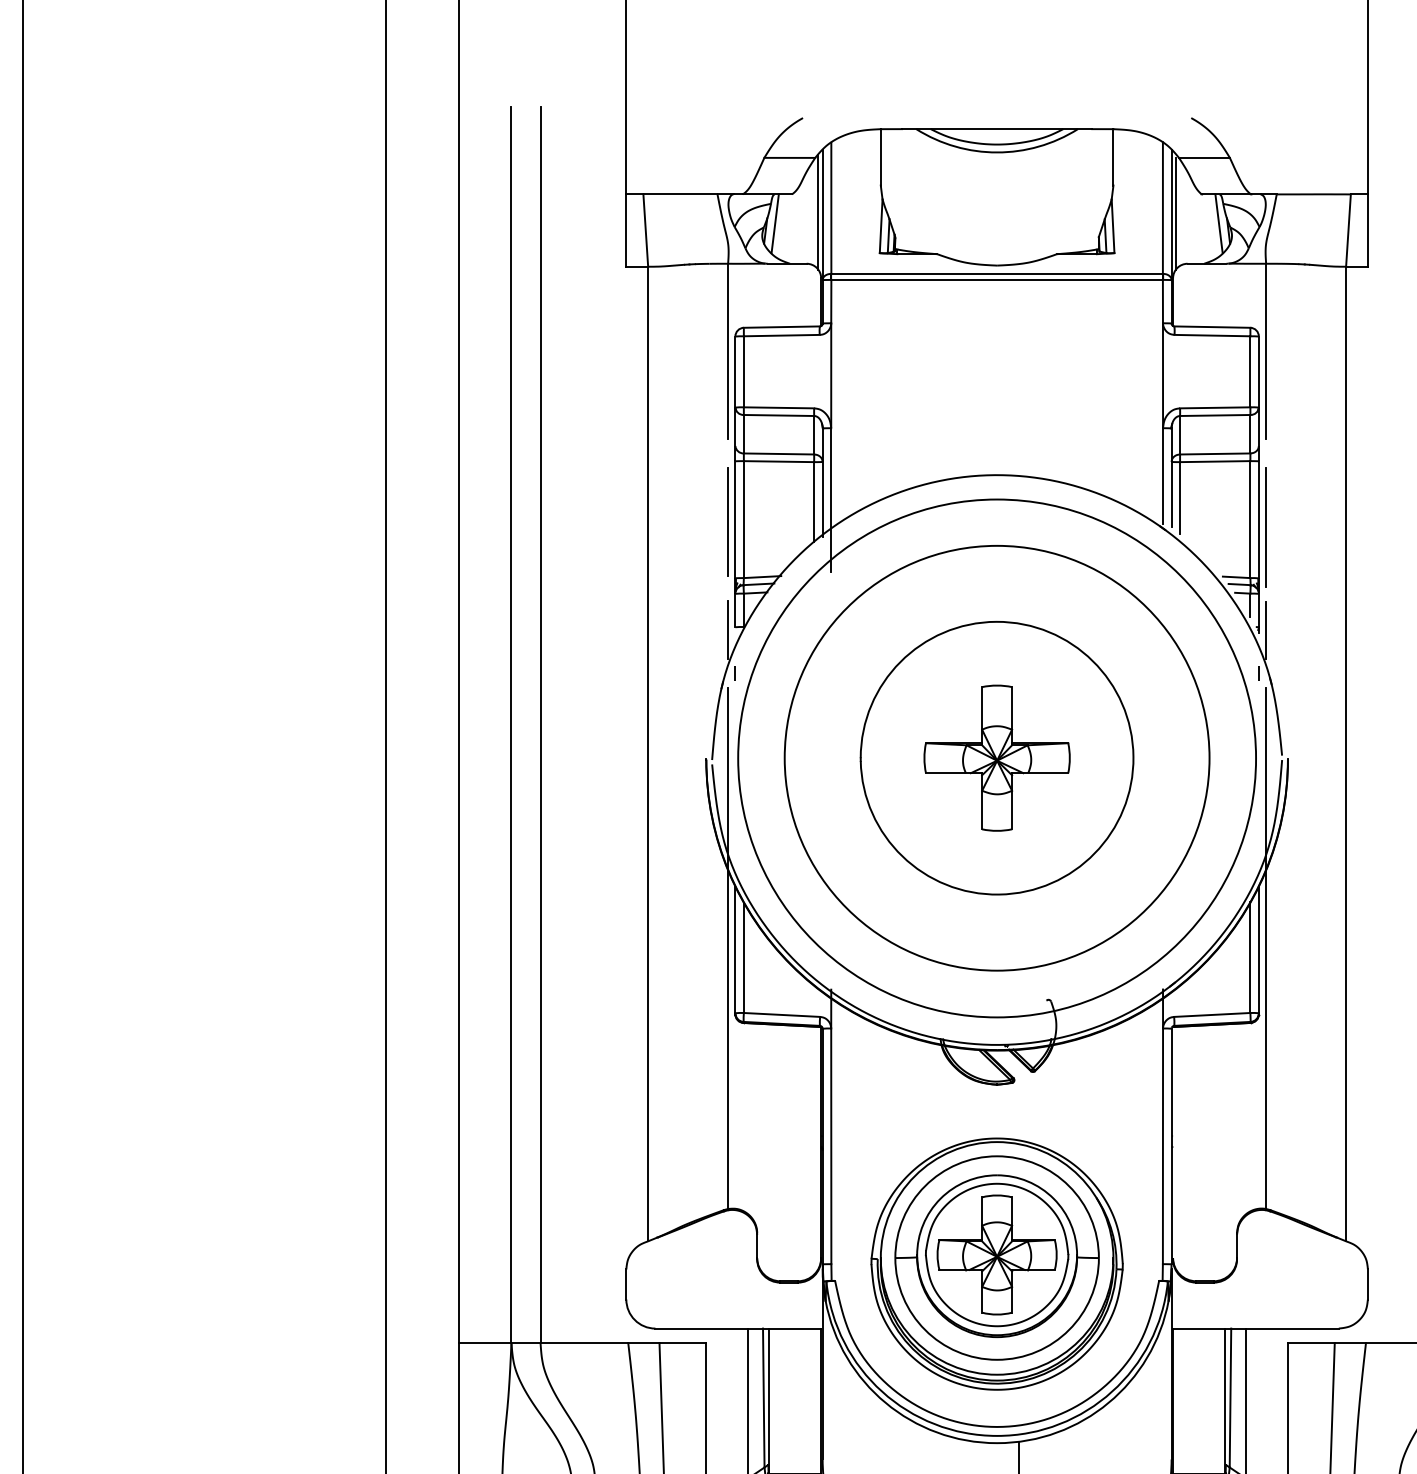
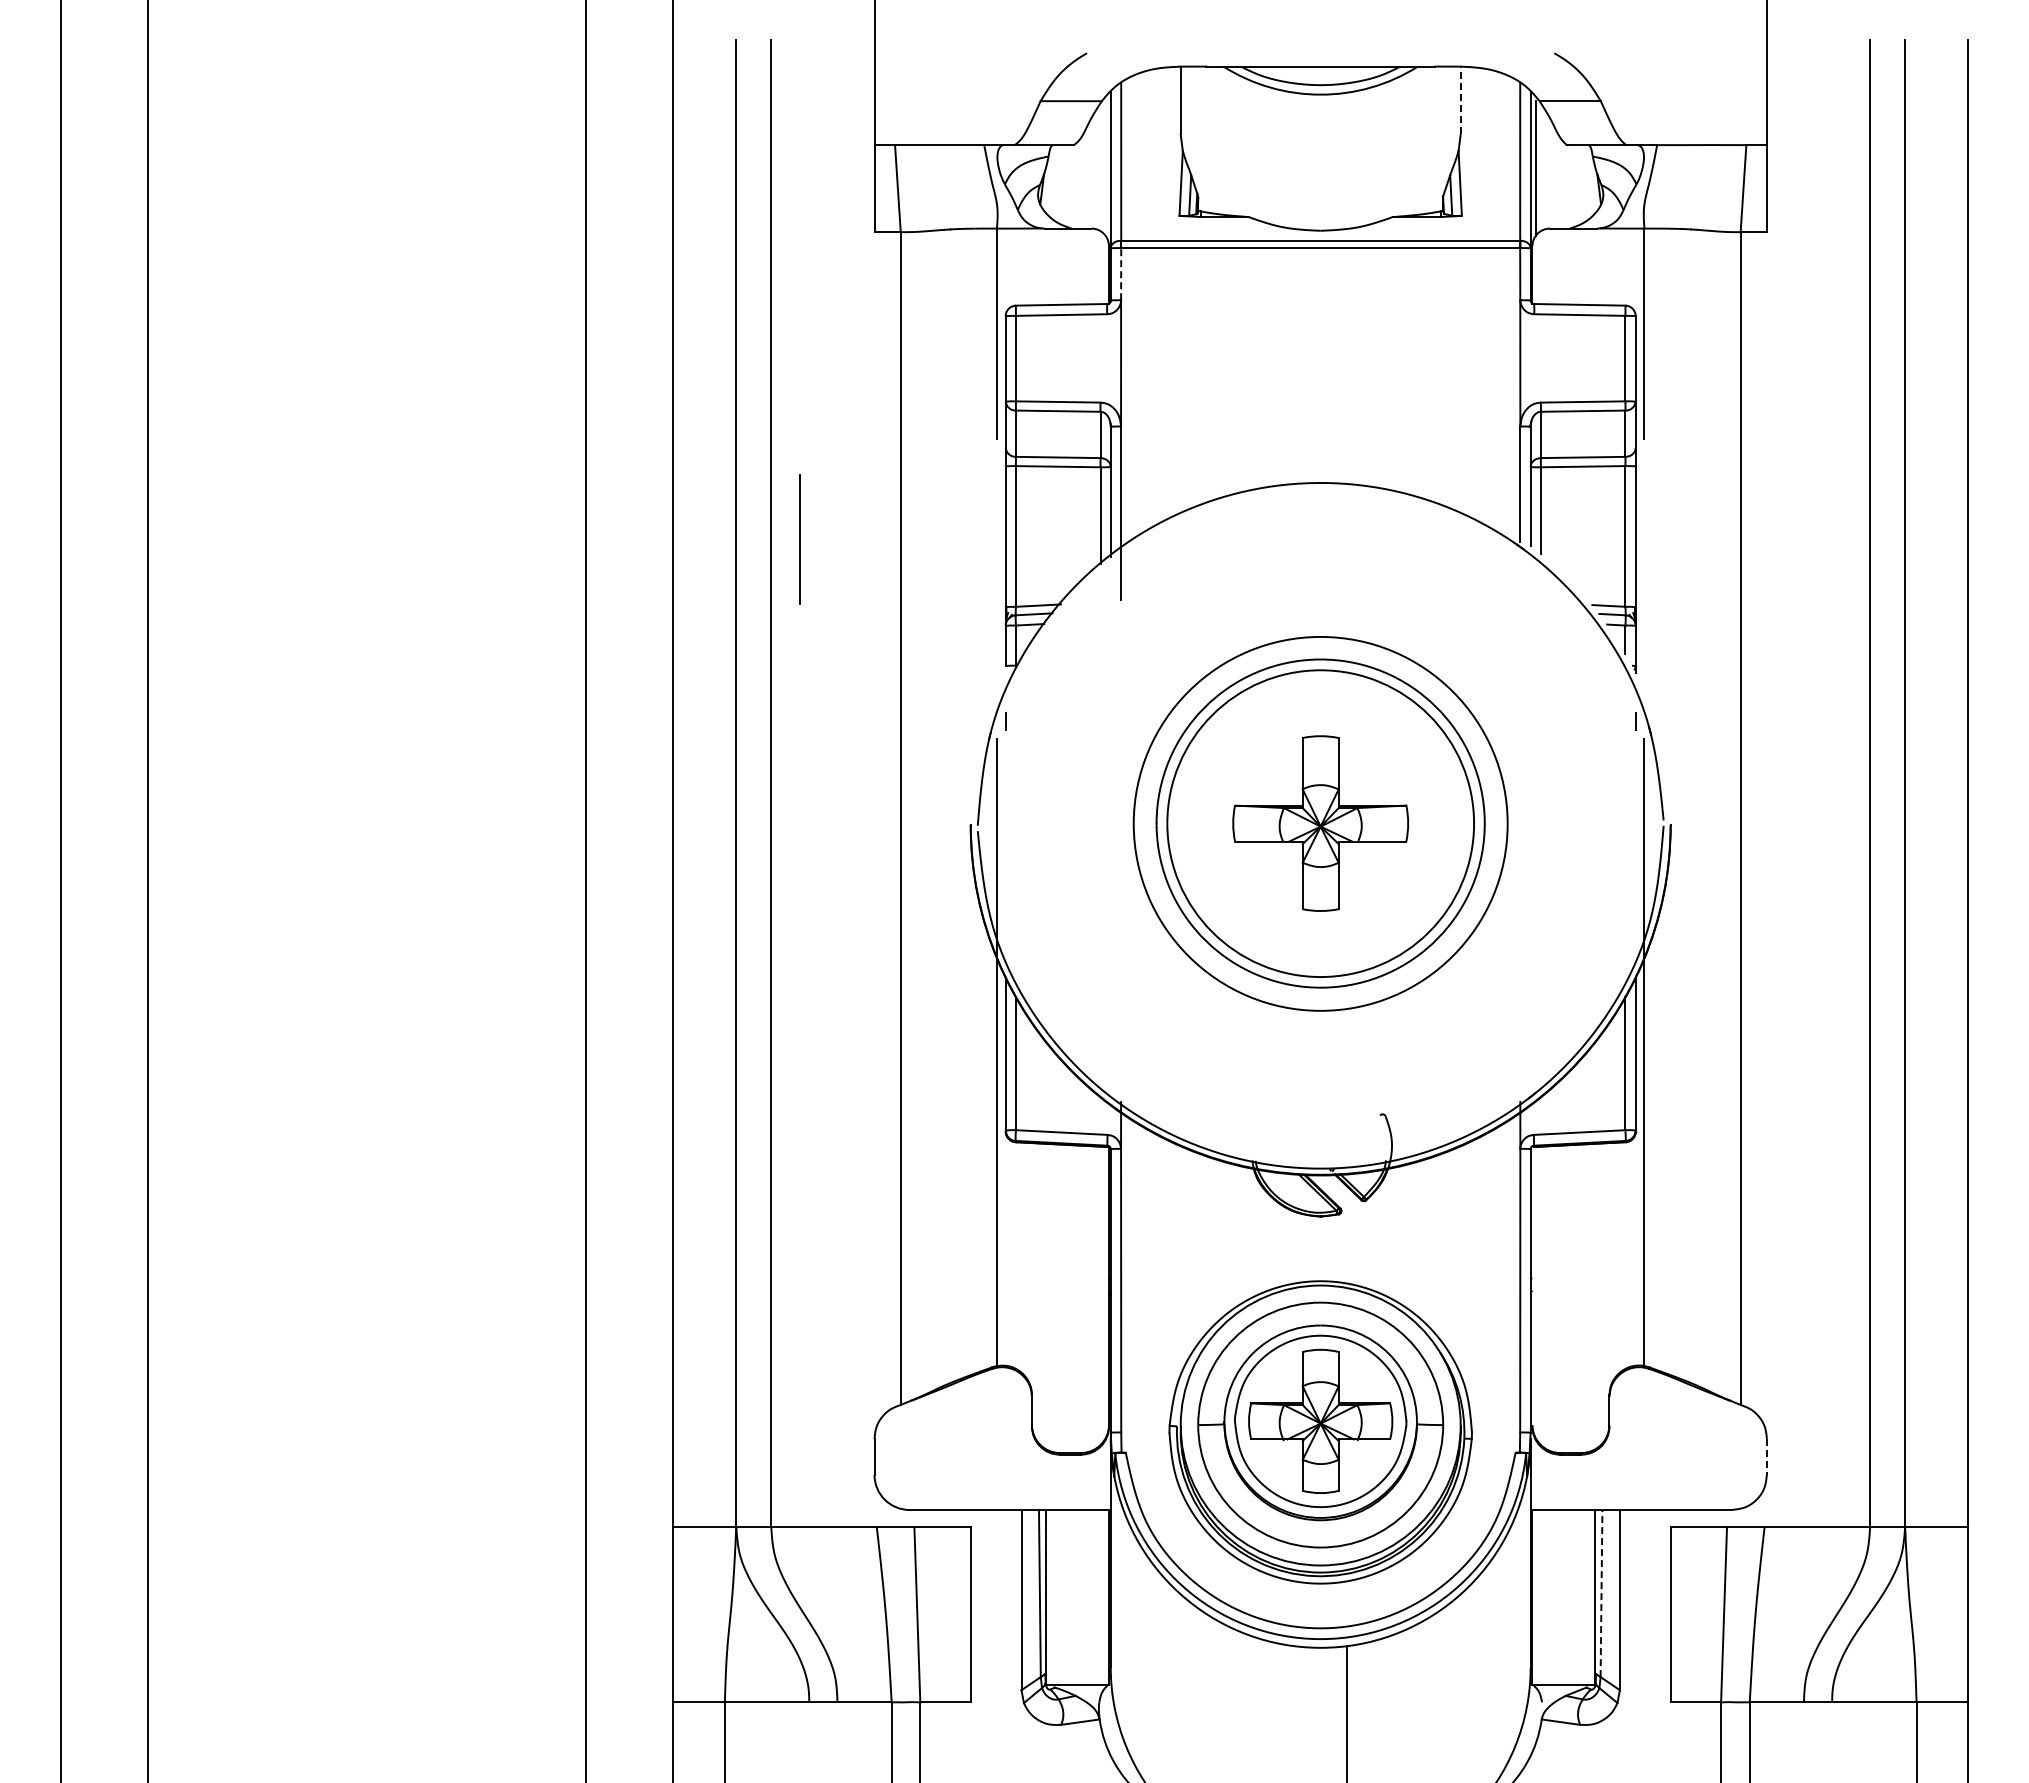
line: (1113, 157) -> (1460, 100), solid -> dashed
line: (818, 212) -> (1105, 166), removed
line: (775, 223) -> (1053, 180), removed
line: (1218, 223) -> (1587, 180), removed
line: (831, 301) -> (1121, 273), solid -> dashed
line: (727, 522) -> (799, 539), moved
line: (1266, 527) -> (1644, 545), removed
line: (728, 629) -> (997, 668), removed
line: (1266, 630) -> (1644, 669), removed
circle: (996, 758) -> (1320, 823), size x0.6
circle: (996, 758) -> (1320, 823), size x0.6
line: (1367, 1284) -> (1766, 1457), solid -> dashed
line: (1230, 1398) -> (1601, 1593), solid -> dashed

